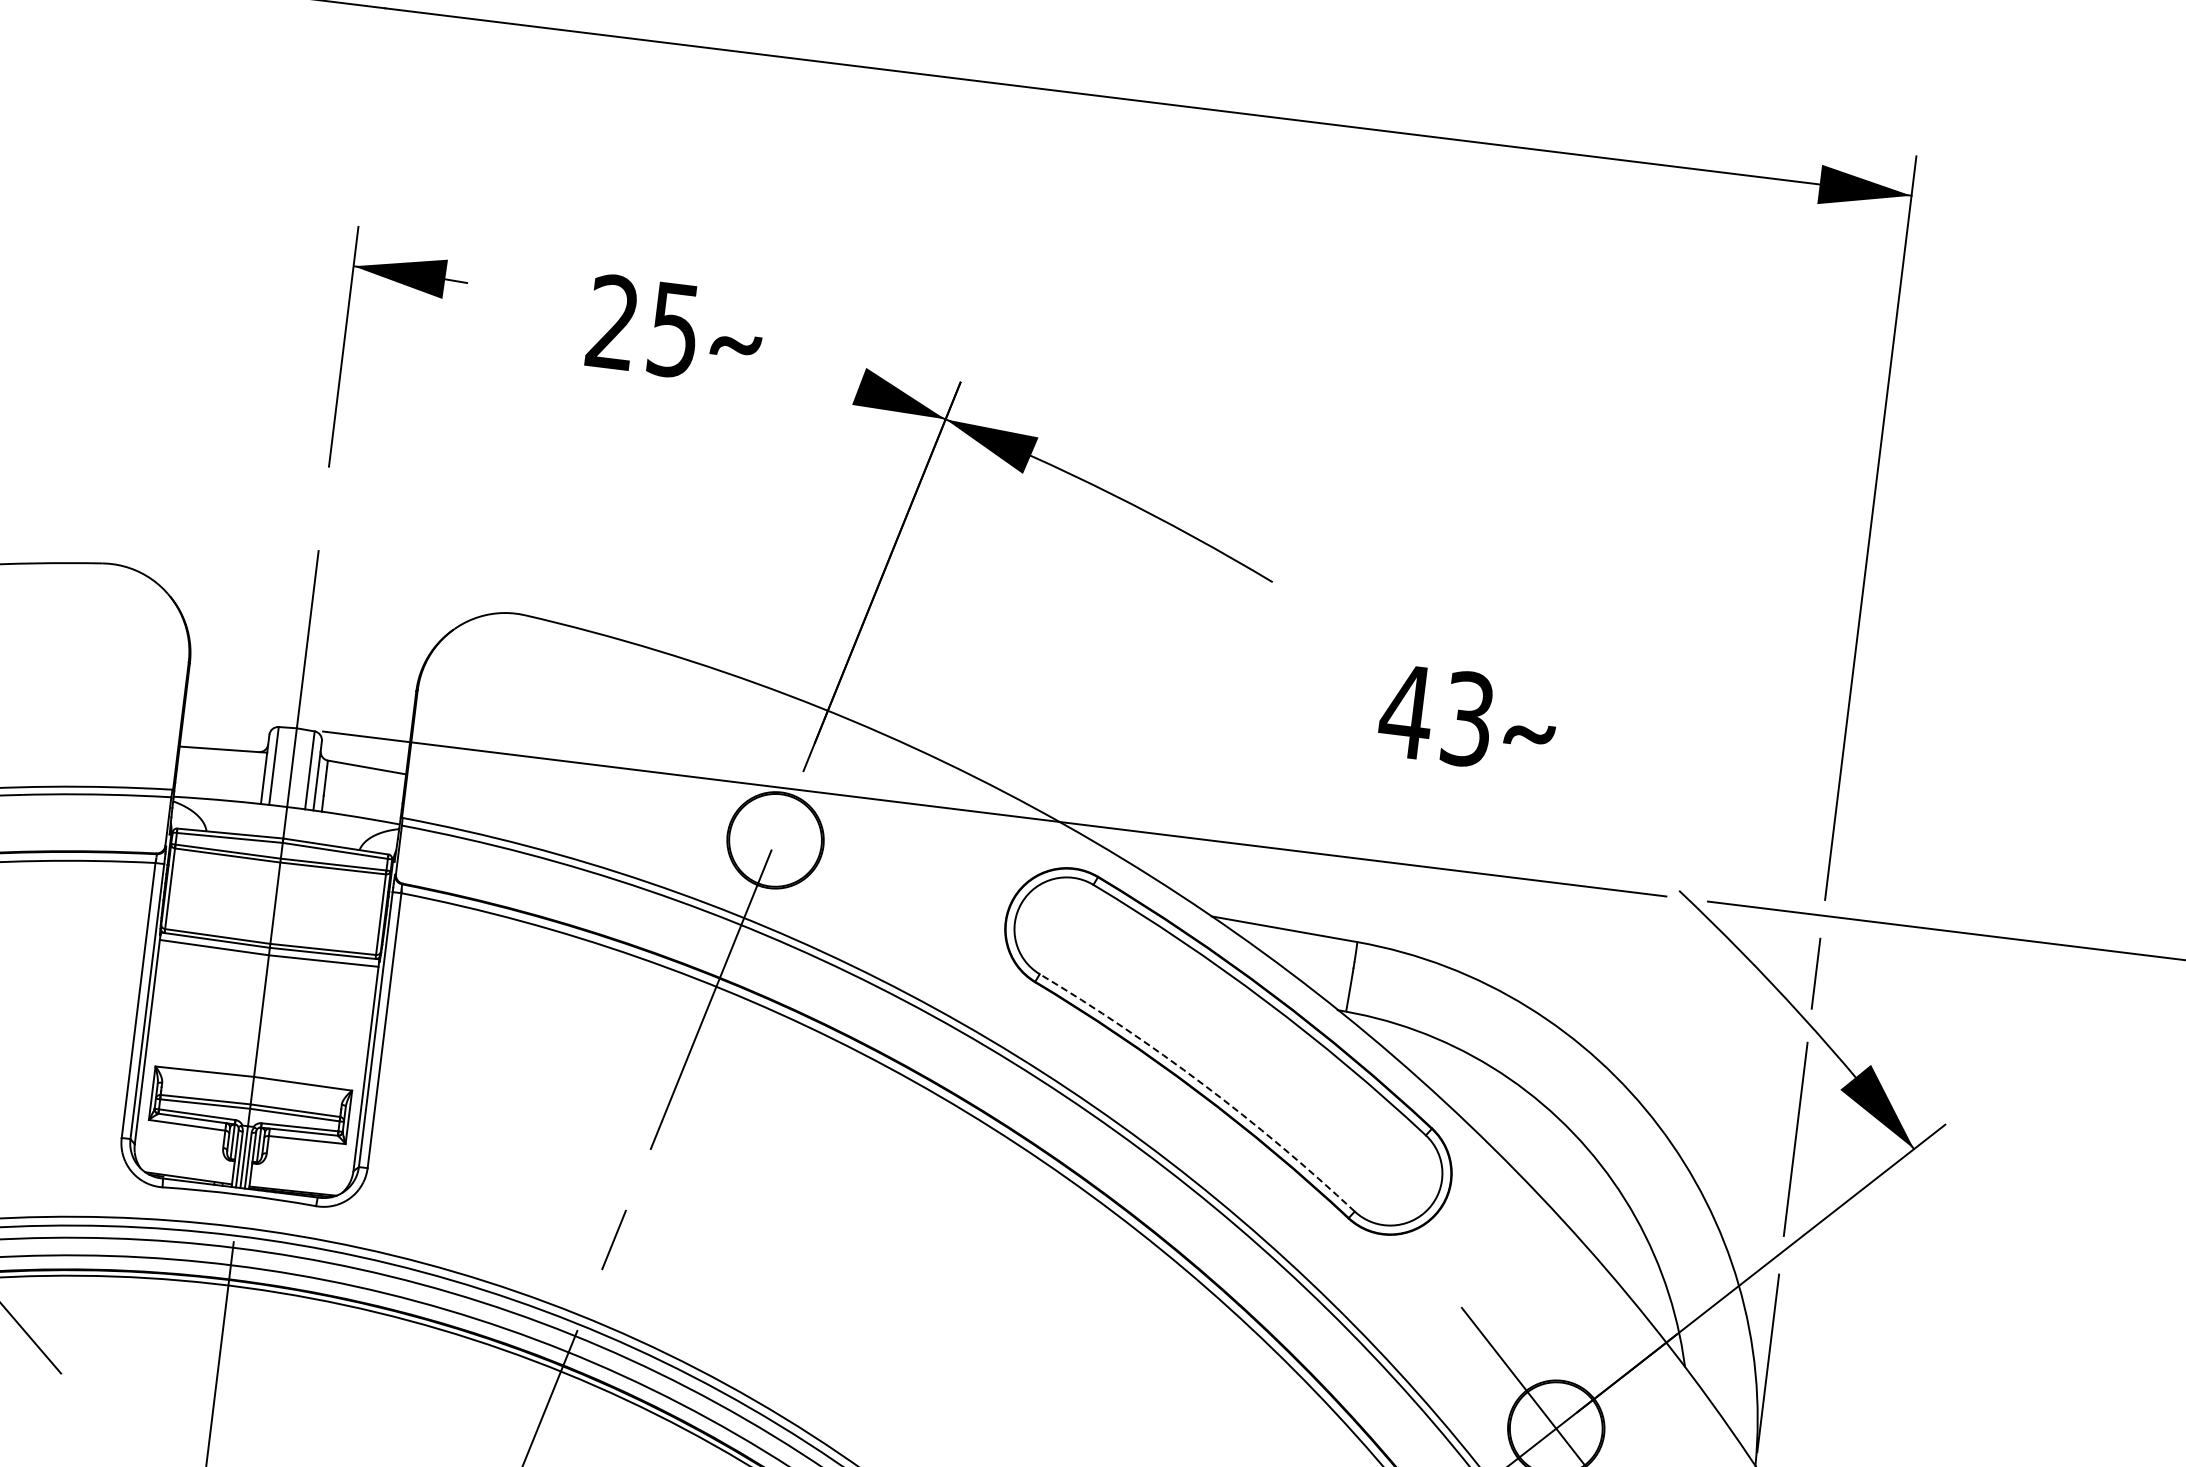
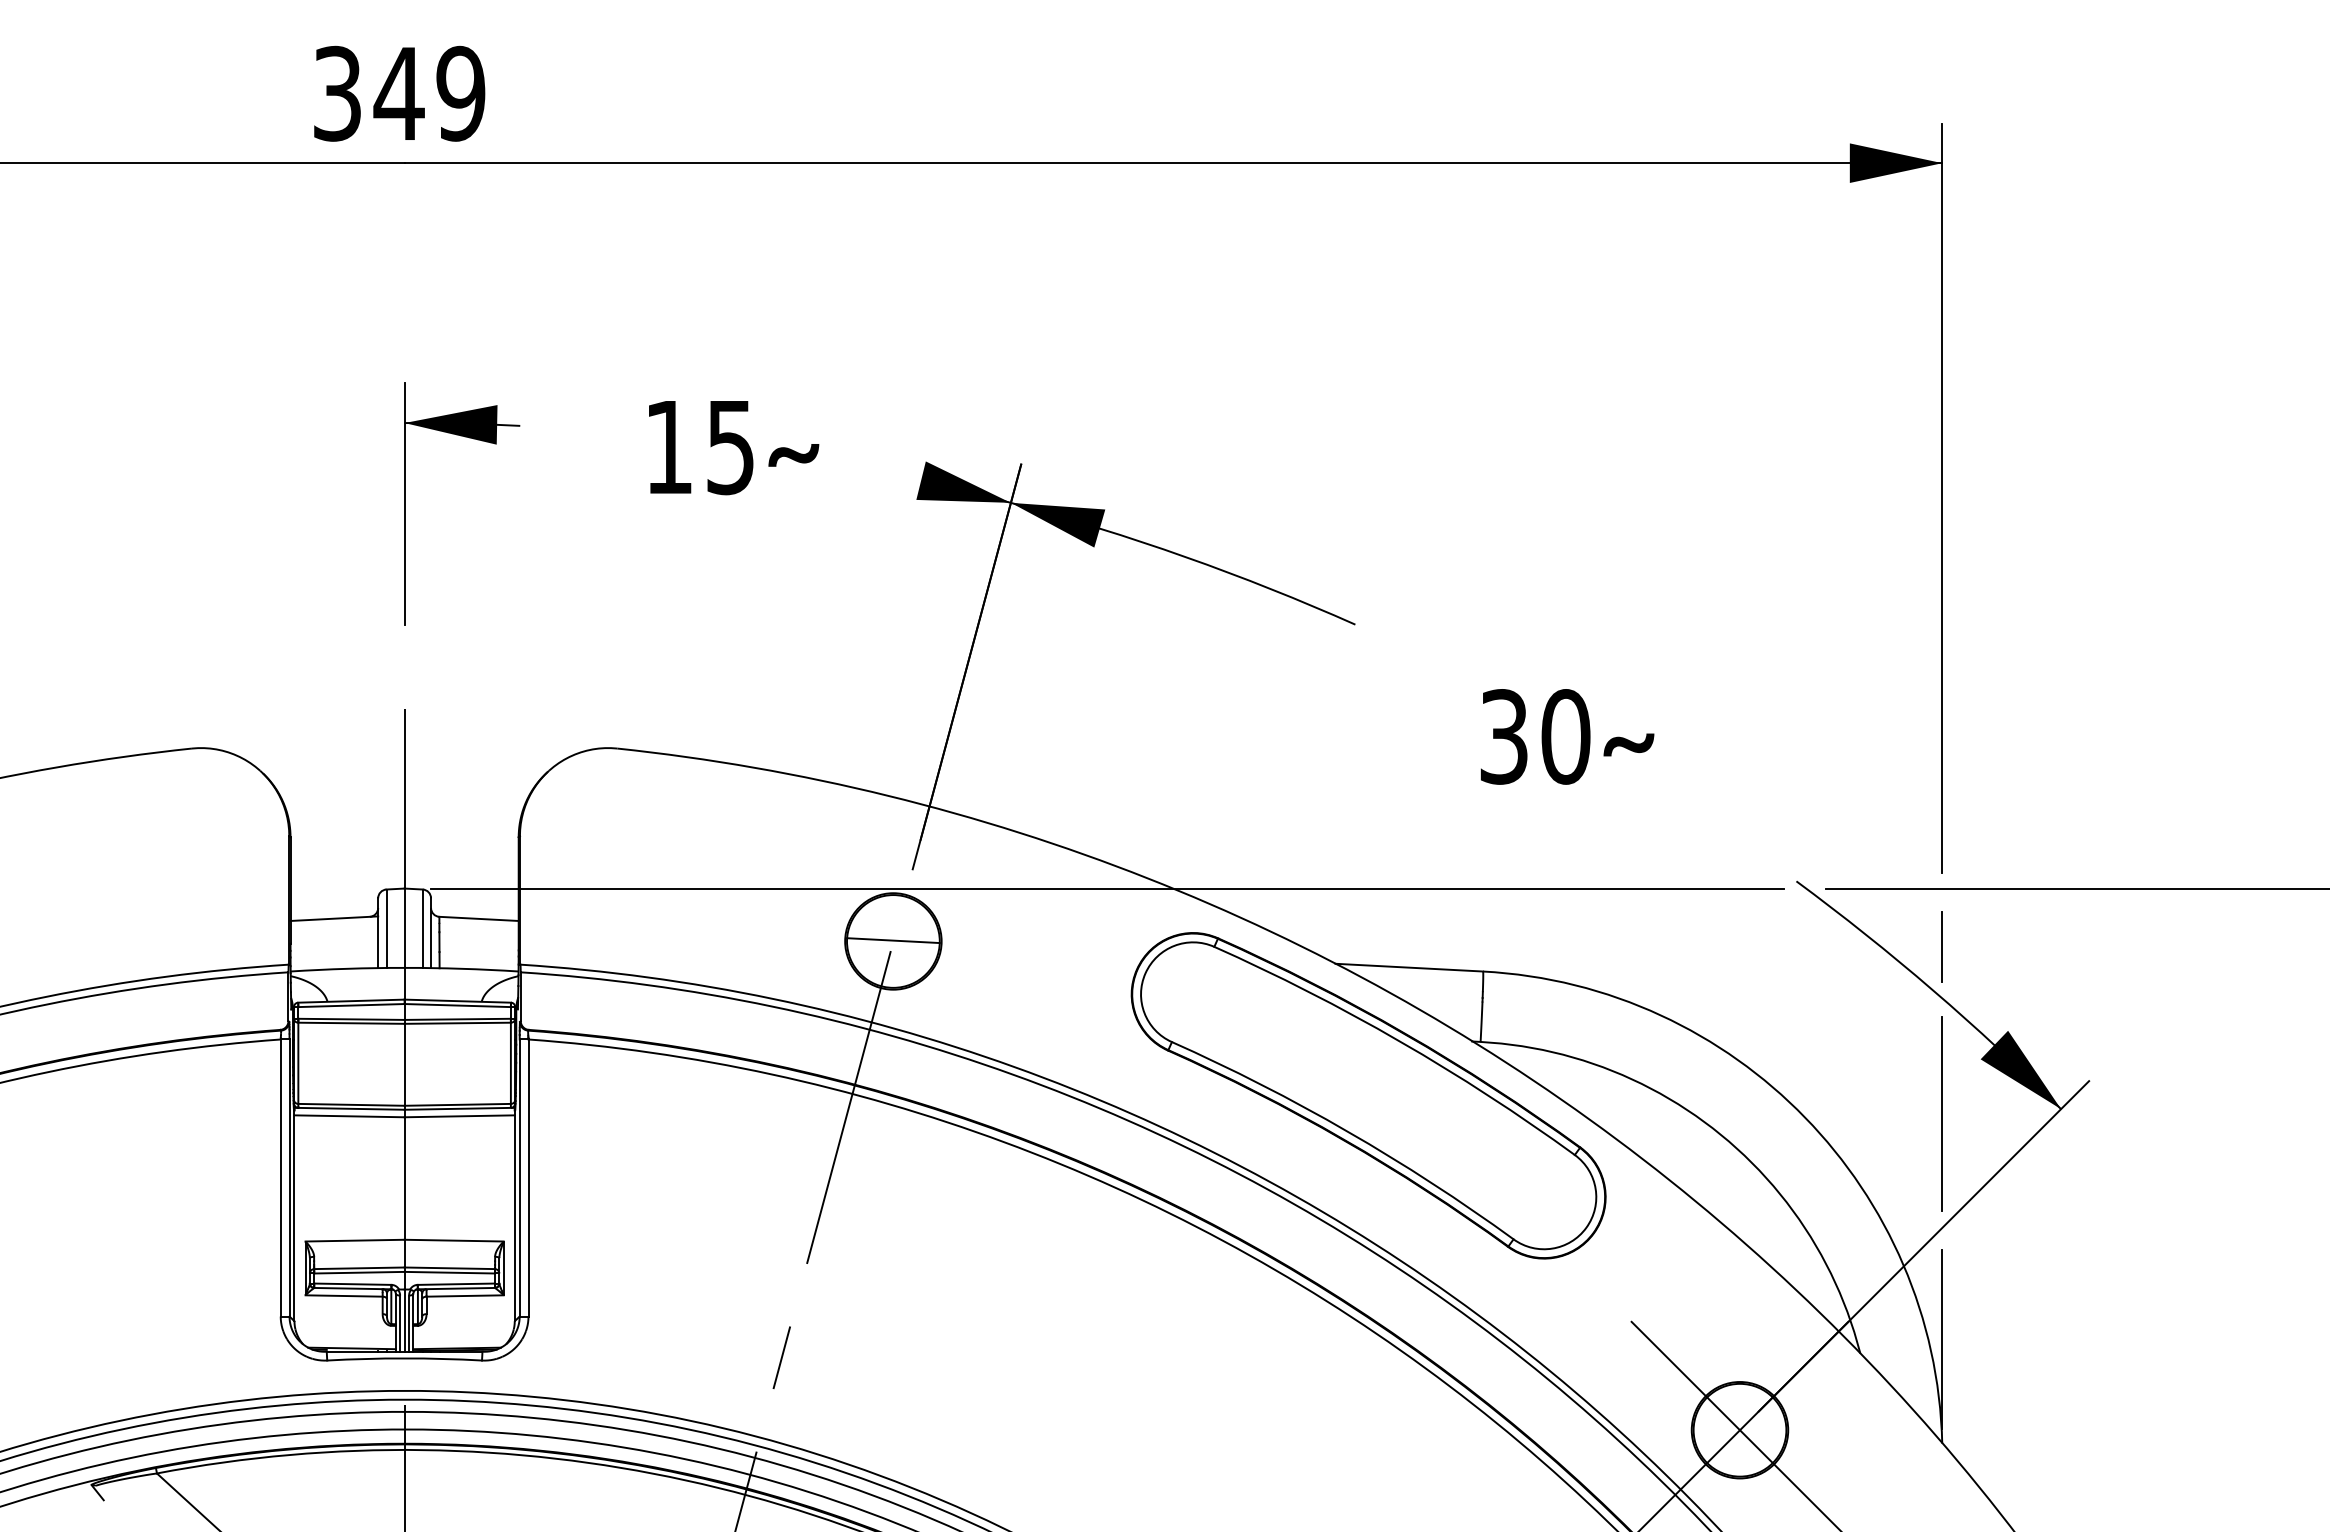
text: (612, 321) -> (668, 446), 25 -> 15
text: (1436, 715) -> (1534, 736), 43 -> 30
line: (775, 839) -> (893, 940), added
arc: (1203, 1084) -> (1347, 1131), dashed -> solid

